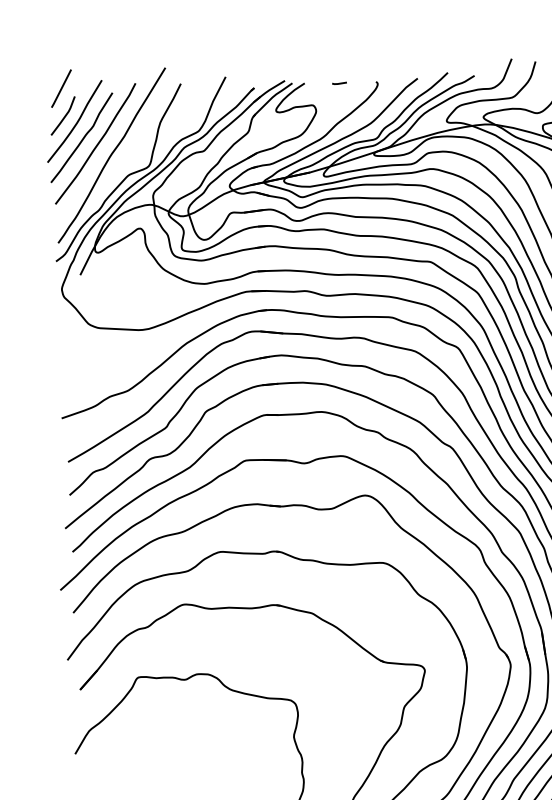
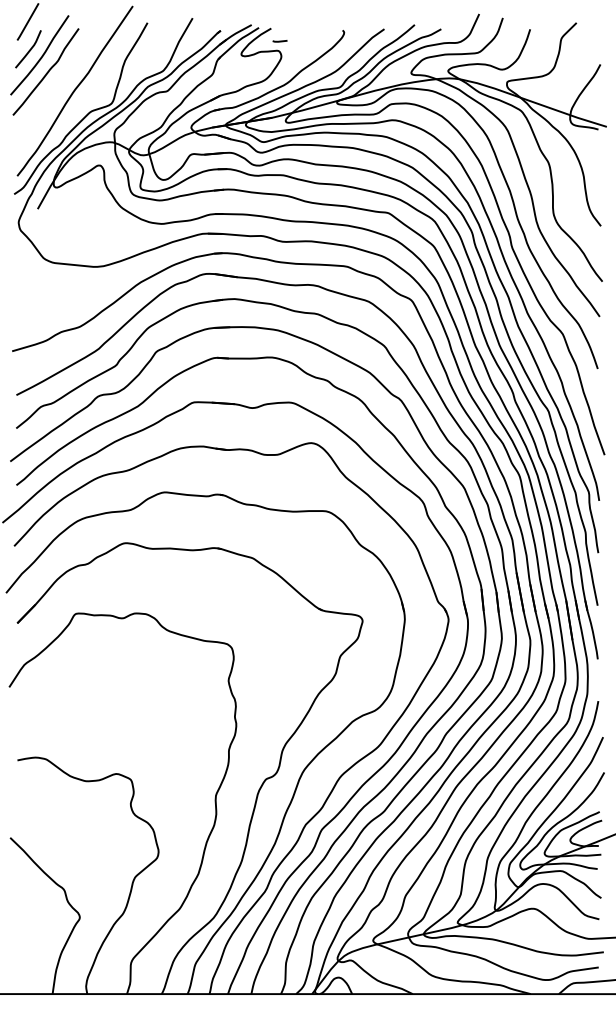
line: (338, 83) -> (279, 41), moved
curve: (96, 144) -> (60, 79), removed

